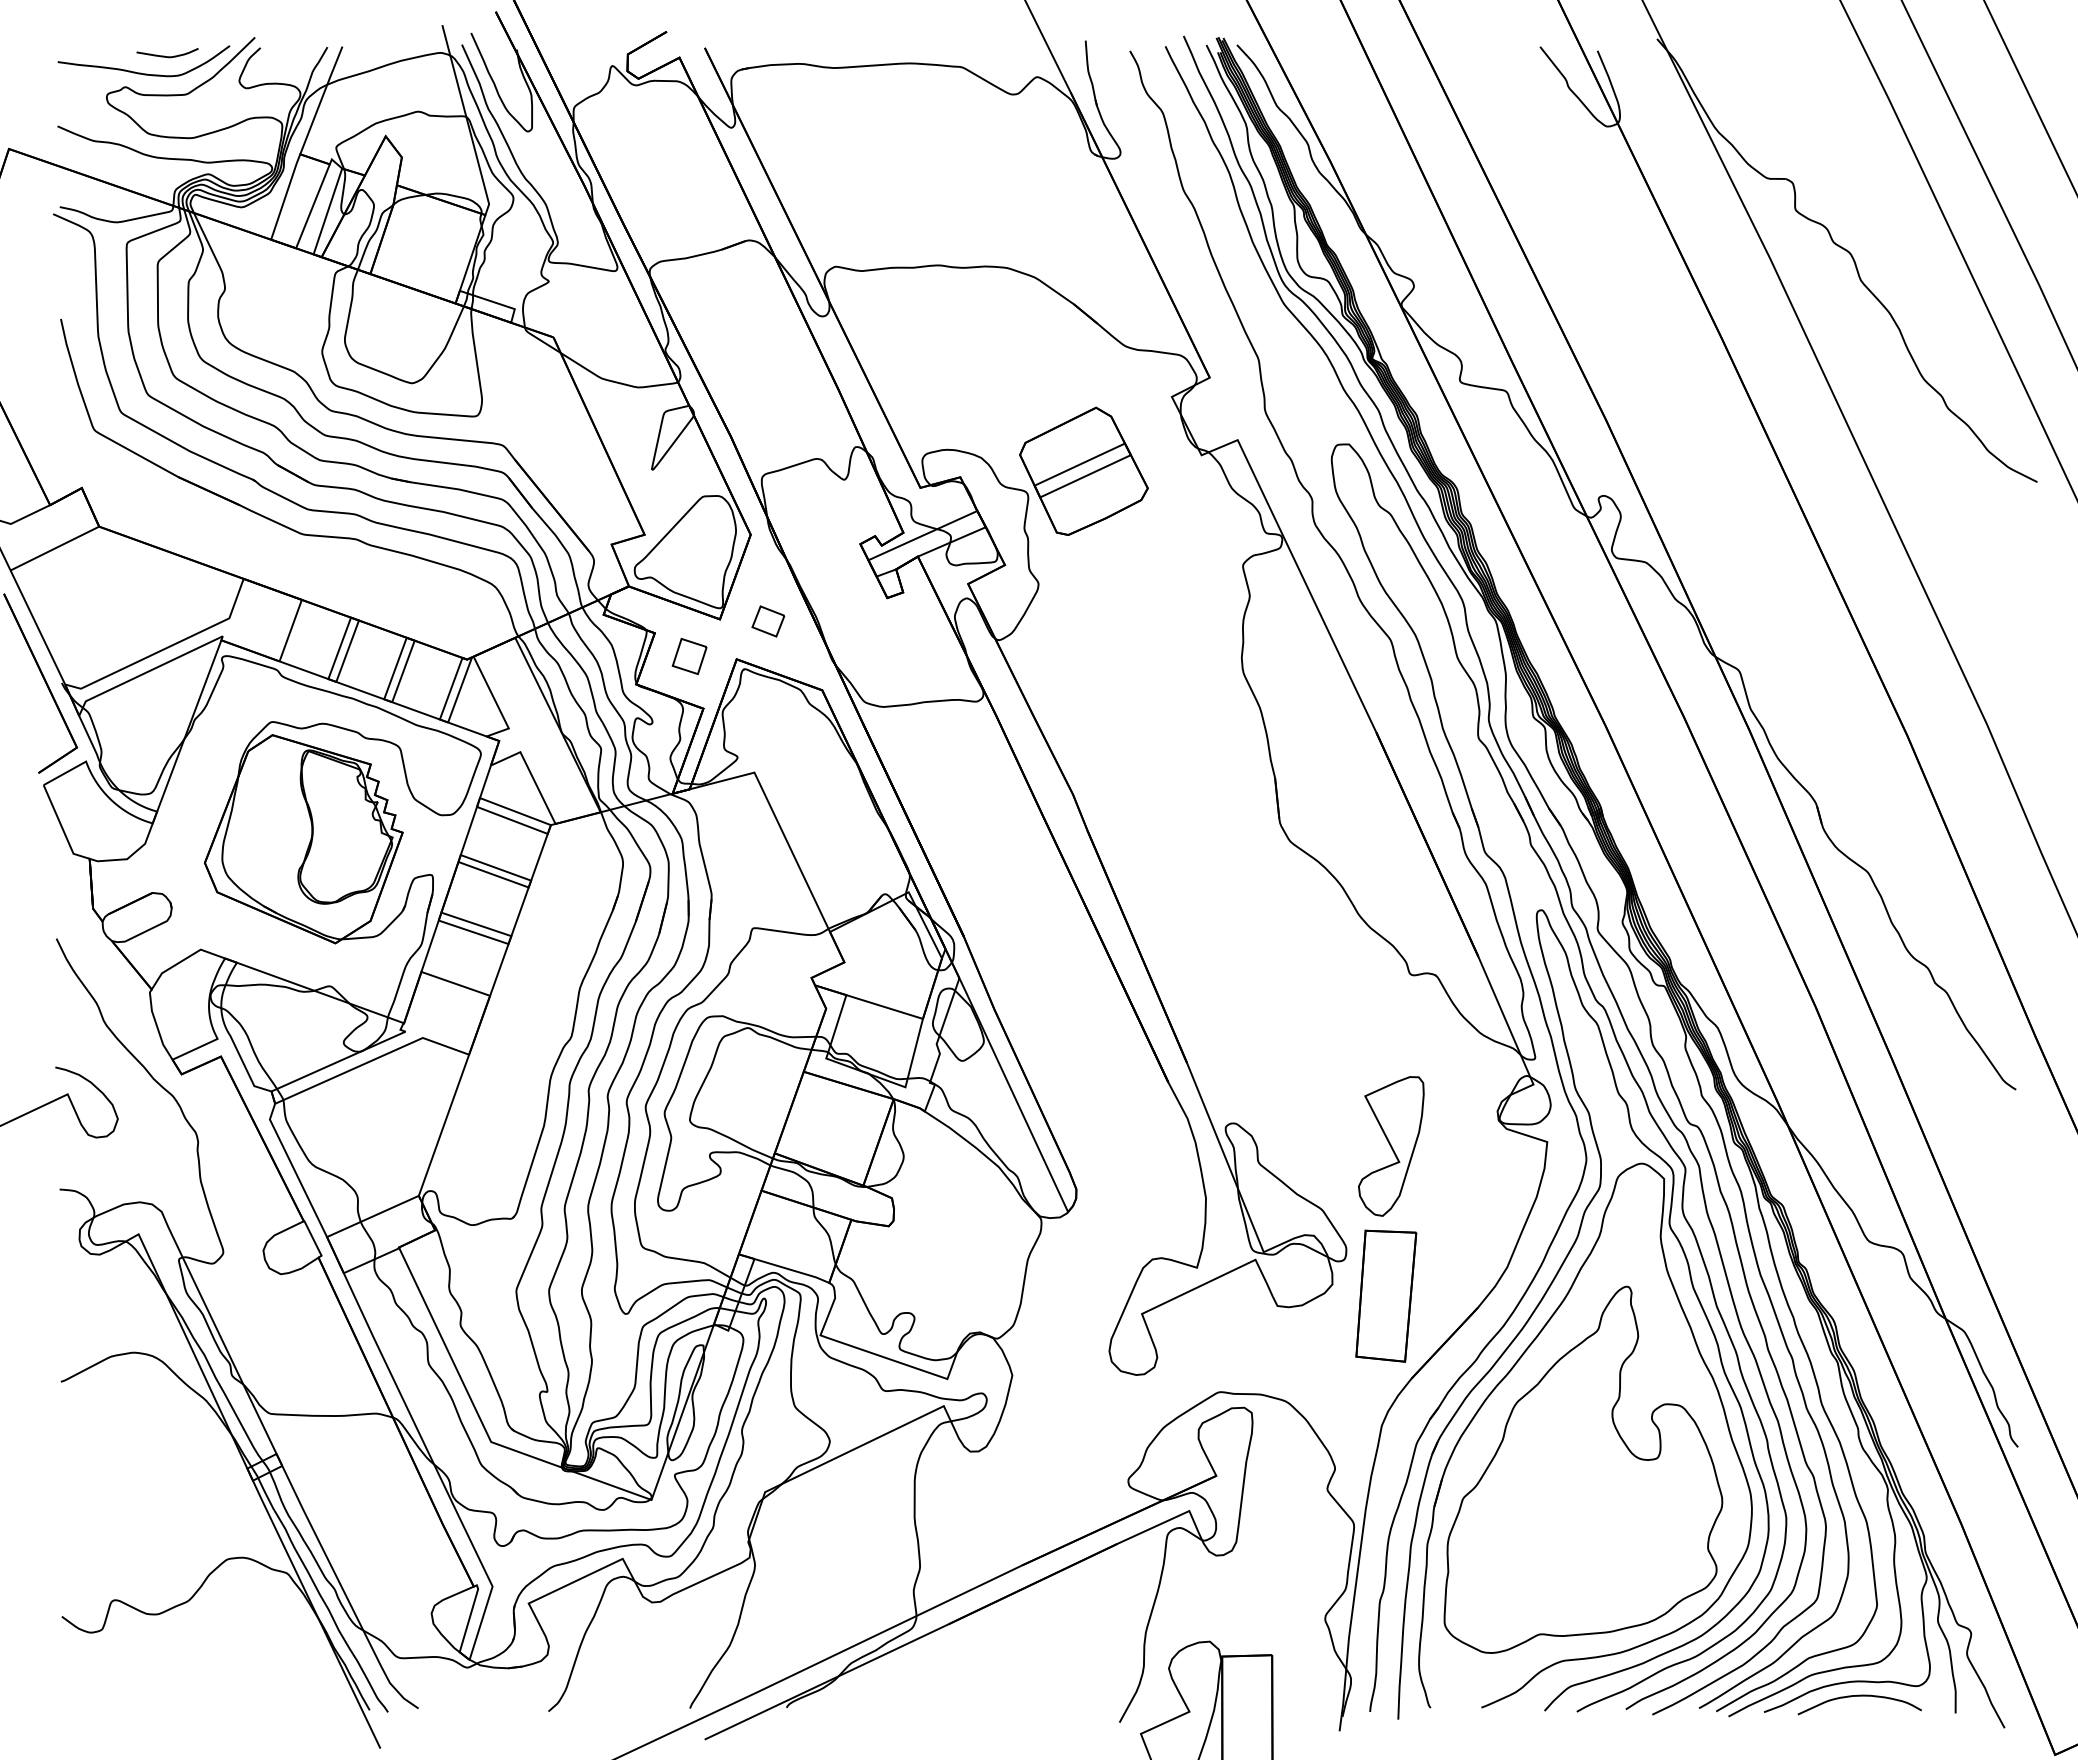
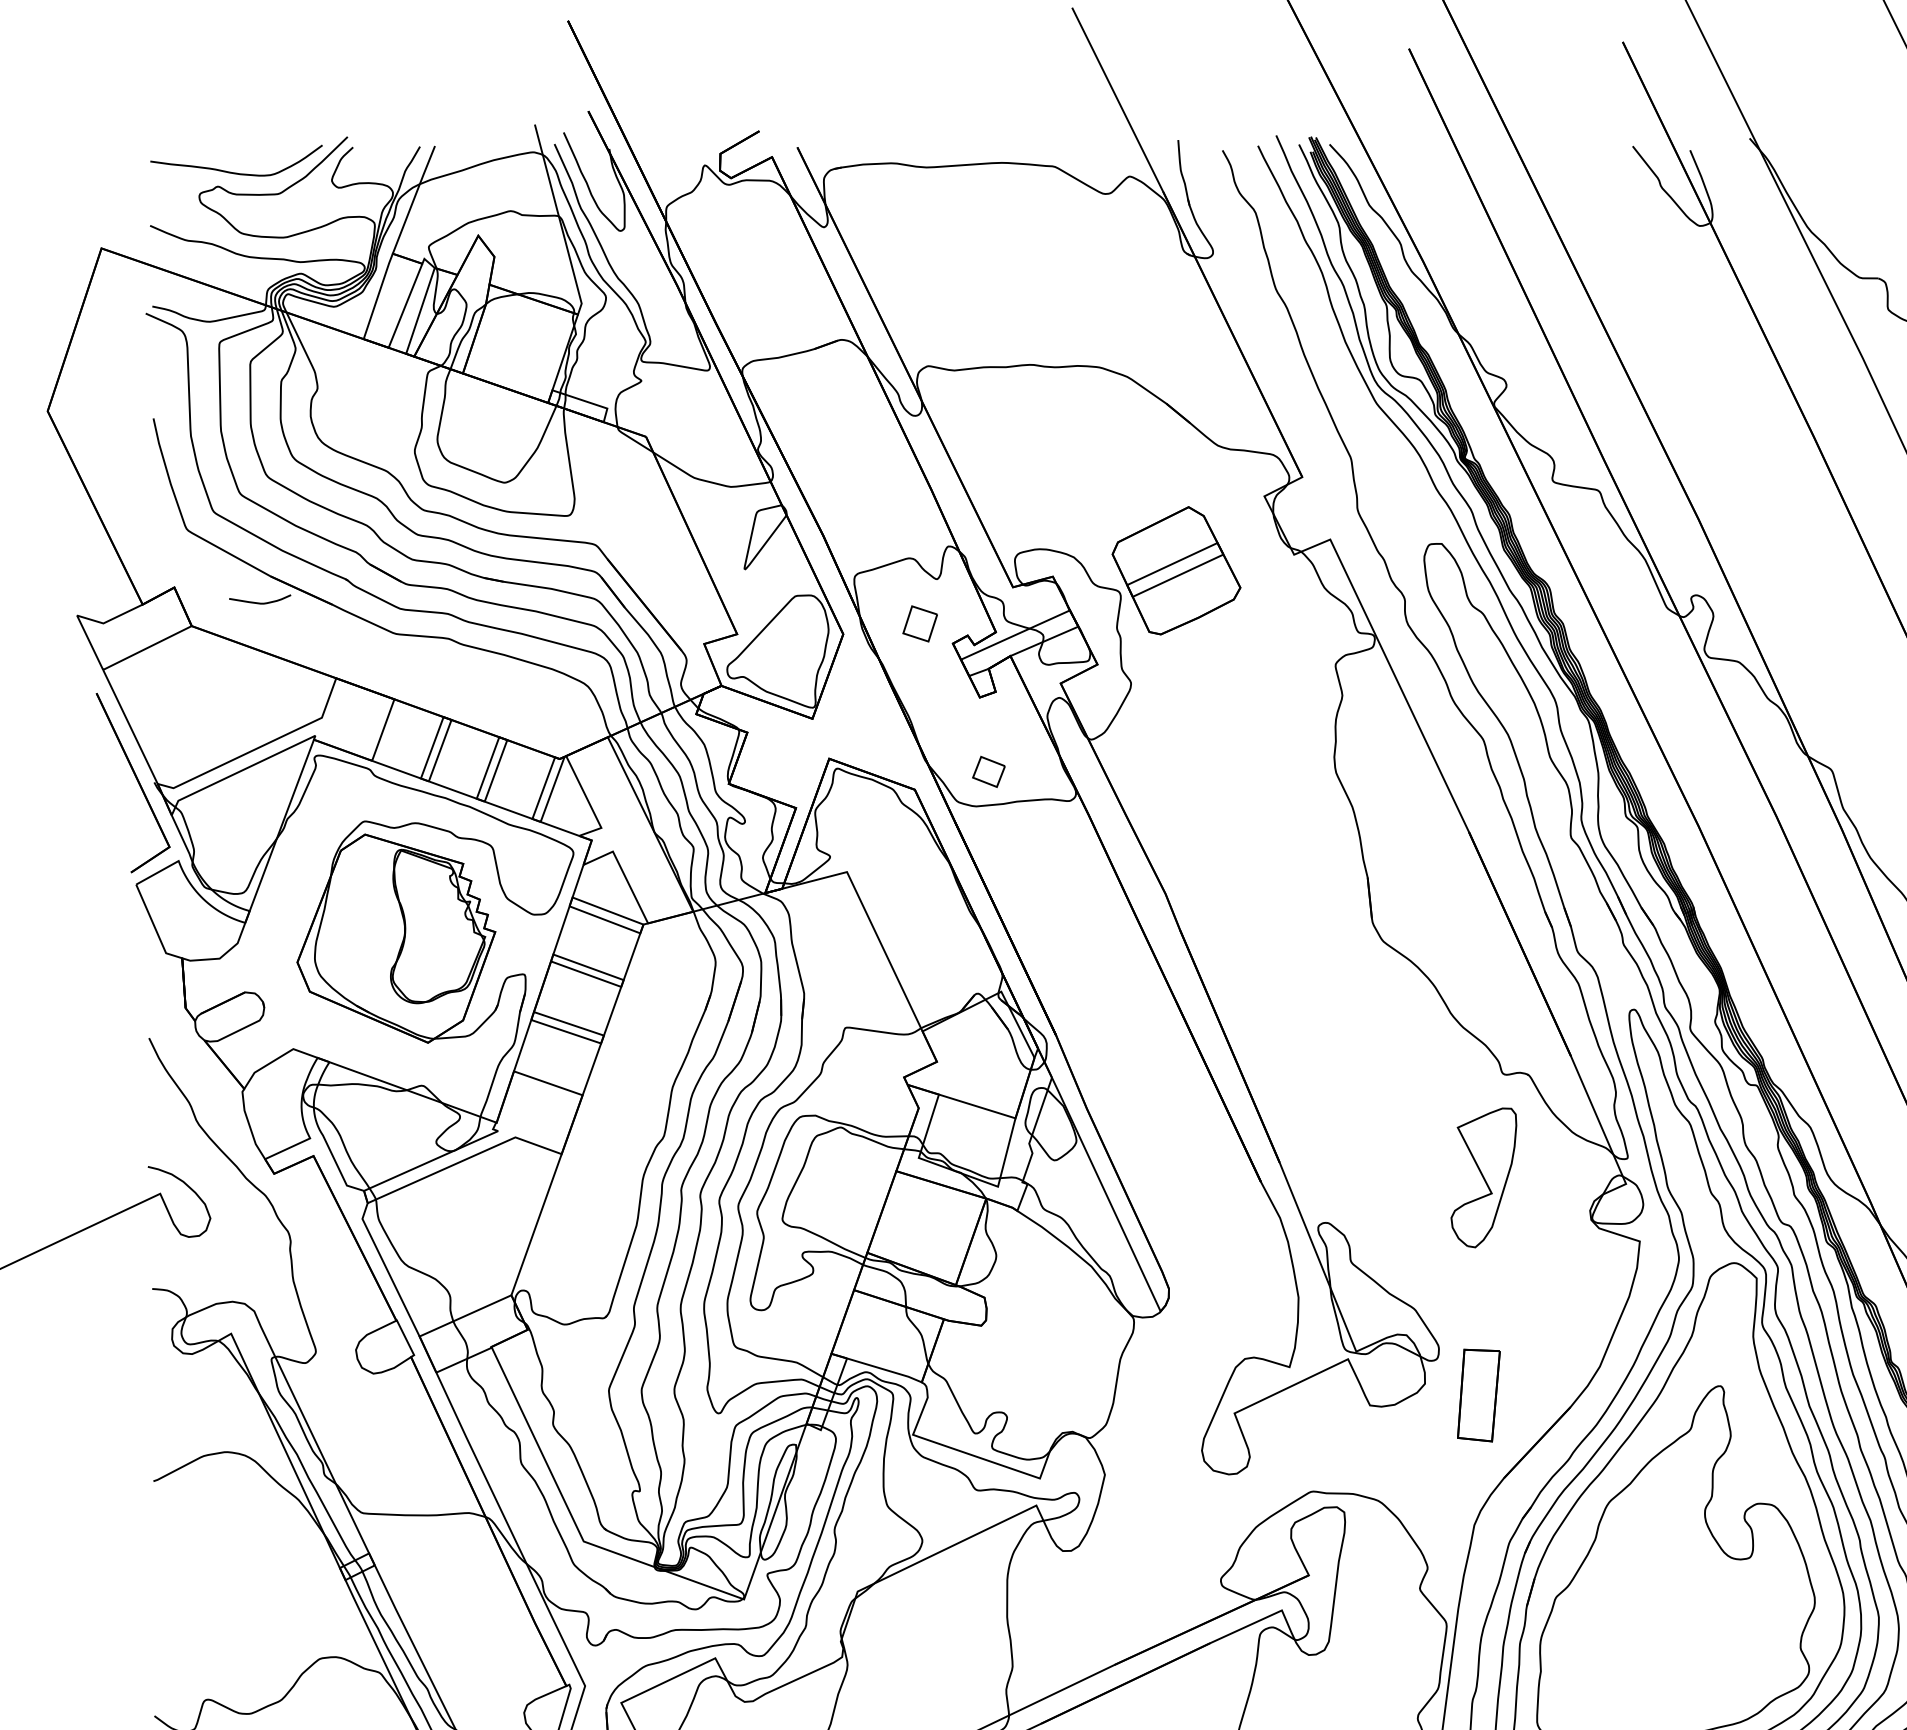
curve: (167, 56) -> (260, 602), moved
part: (768, 621) -> (989, 771), moved
part: (689, 656) -> (920, 623), moved
part: (1391, 1146) -> (1484, 1177), moved
part: (1386, 1295) -> (1479, 1394), size x0.7

